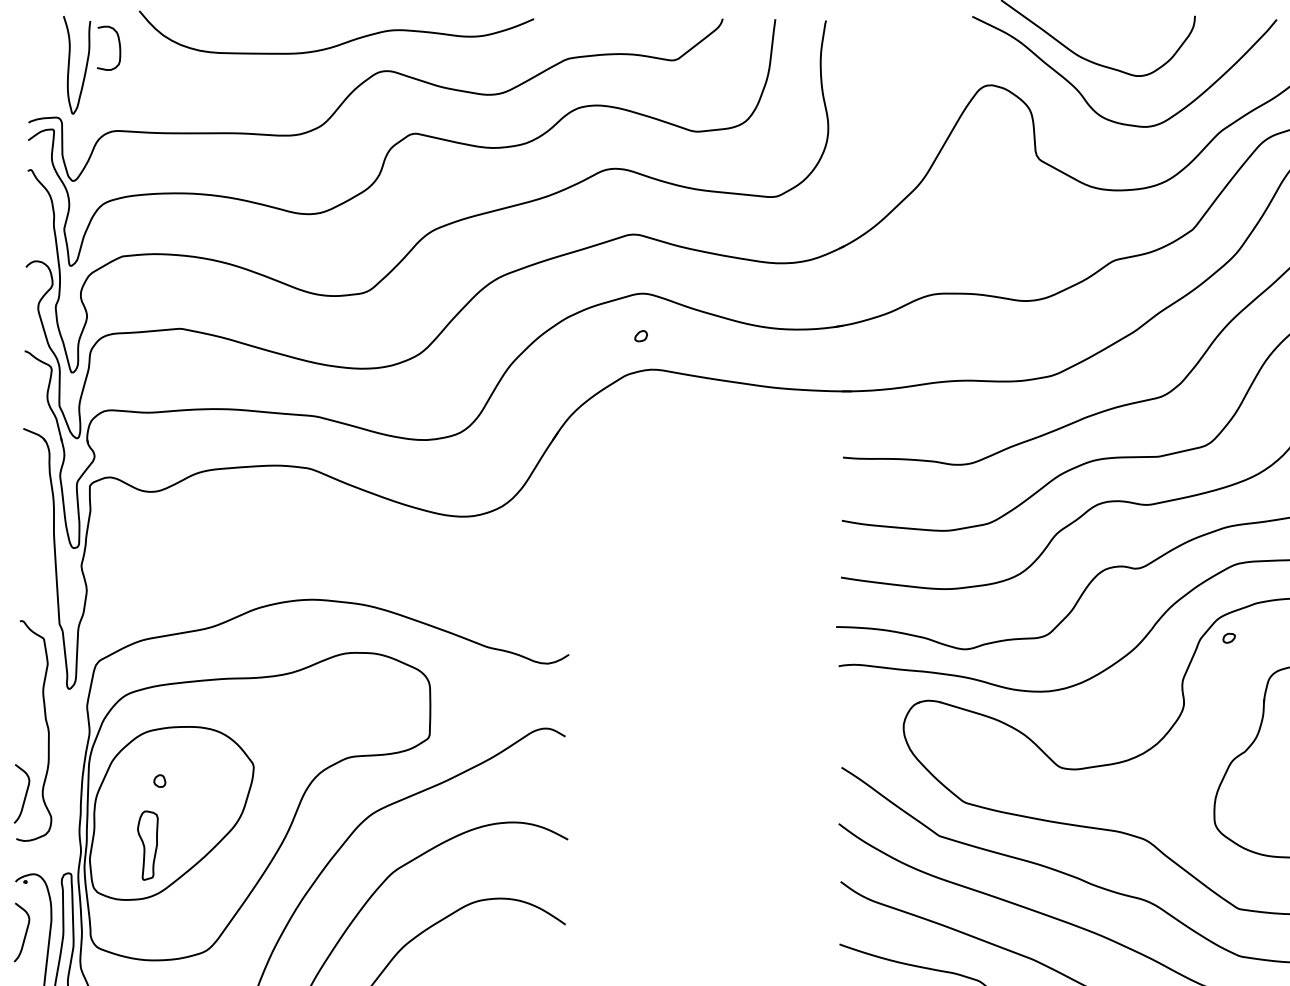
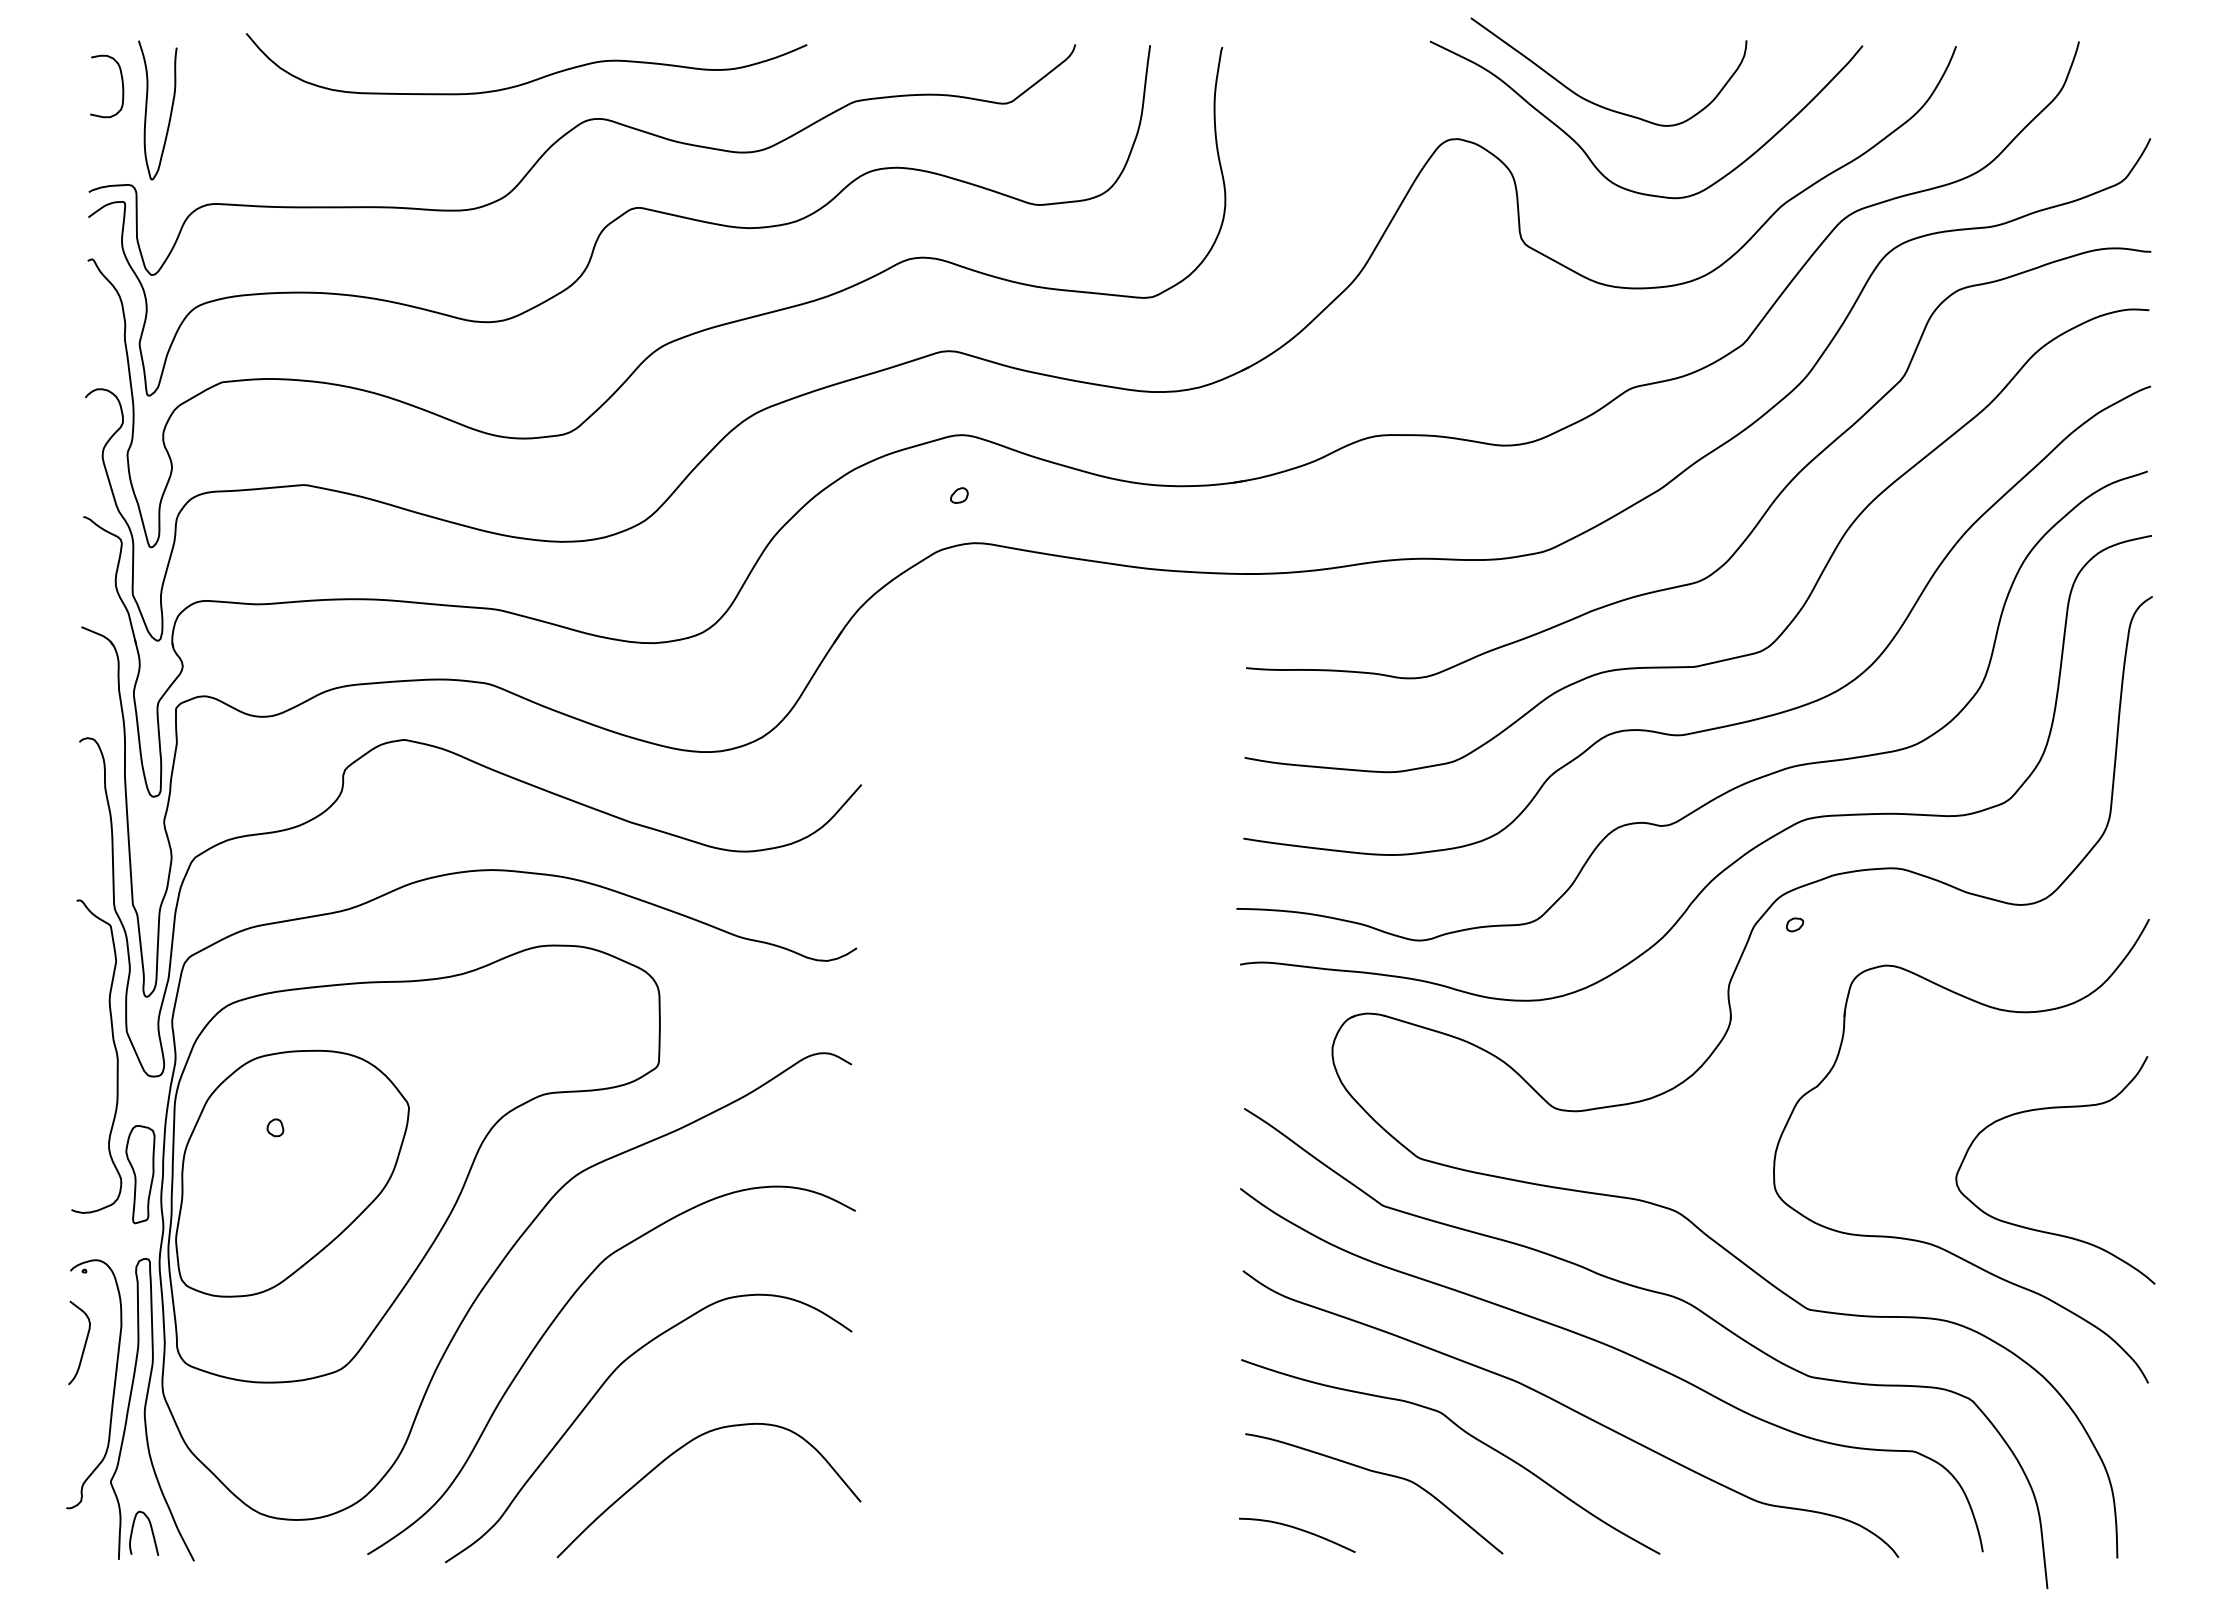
curve: (119, 45) -> (121, 82), moved
curve: (333, 538) -> (521, 782), added
curve: (25, 794) -> (84, 1146), removed
part: (147, 845) -> (140, 1174), moved

